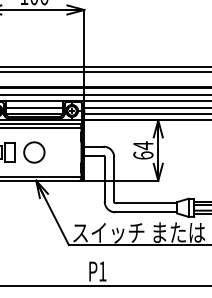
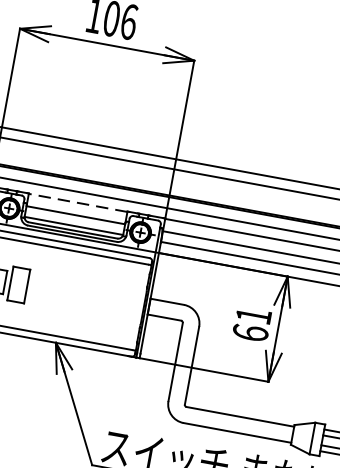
line: (33, 100) -> (76, 202), solid -> dashed
text: (143, 145) -> (253, 315), 64 -> 61
circle: (34, 152) -> (61, 292), removed

